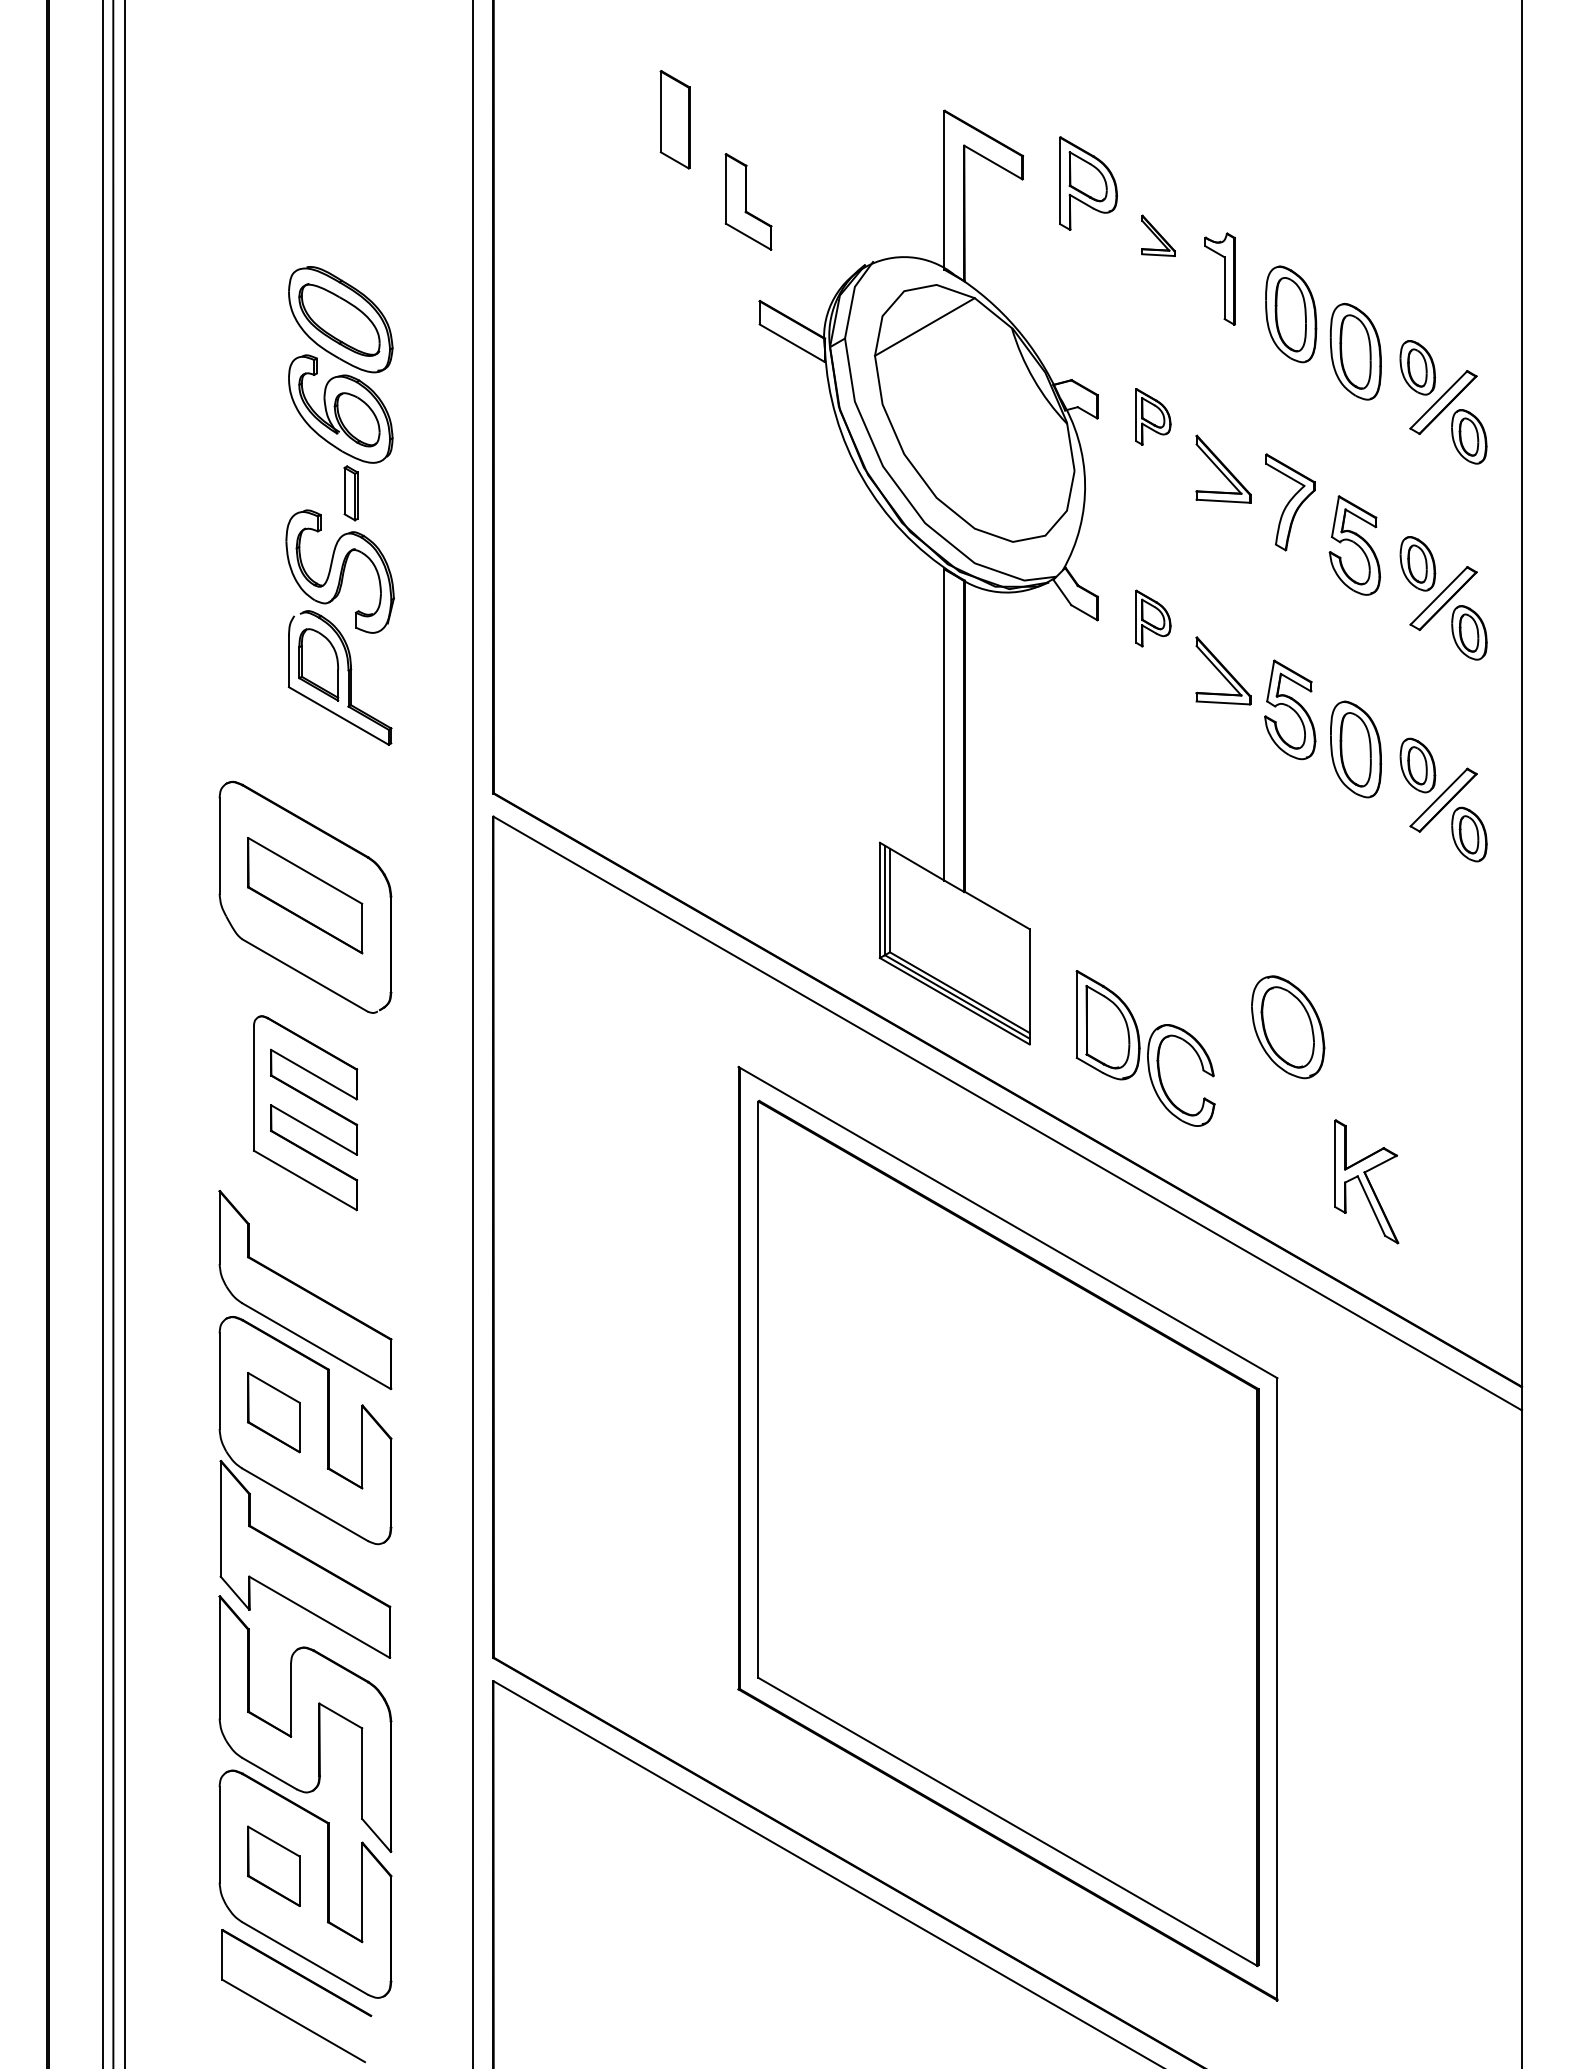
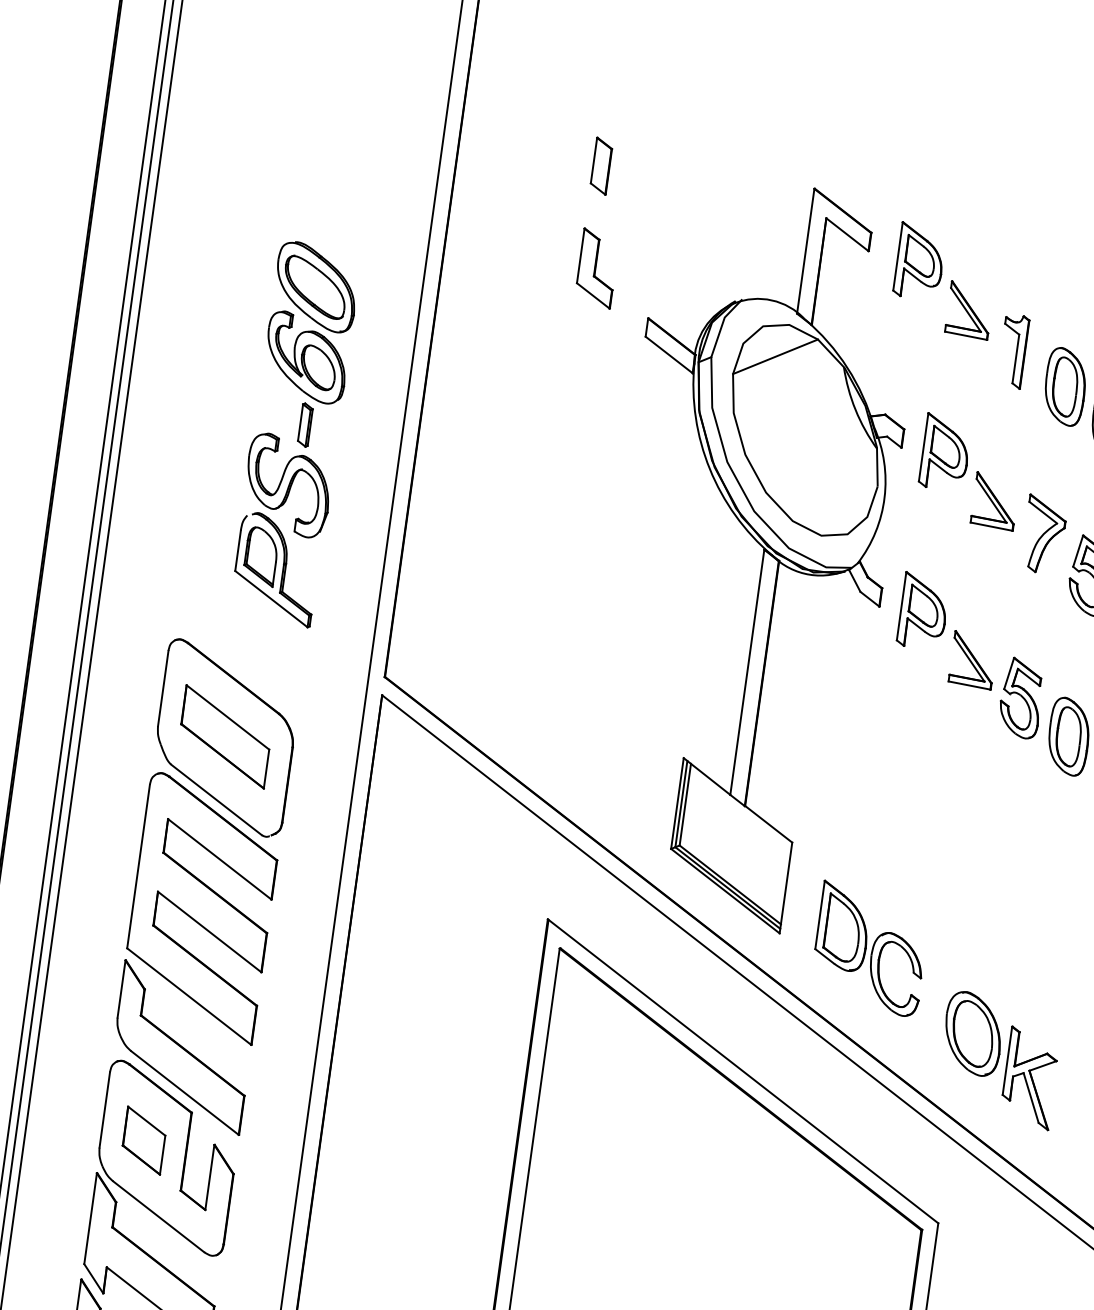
part: (674, 119) -> (600, 165), size x0.71
part: (748, 201) -> (597, 268), moved
part: (1158, 235) -> (969, 310), size x1.67
part: (1153, 416) -> (945, 452), size x1.67
part: (1153, 618) -> (923, 611), size x1.67
part: (1288, 1027) -> (973, 1034), moved
part: (305, 1112) -> (201, 907), size x1.67

